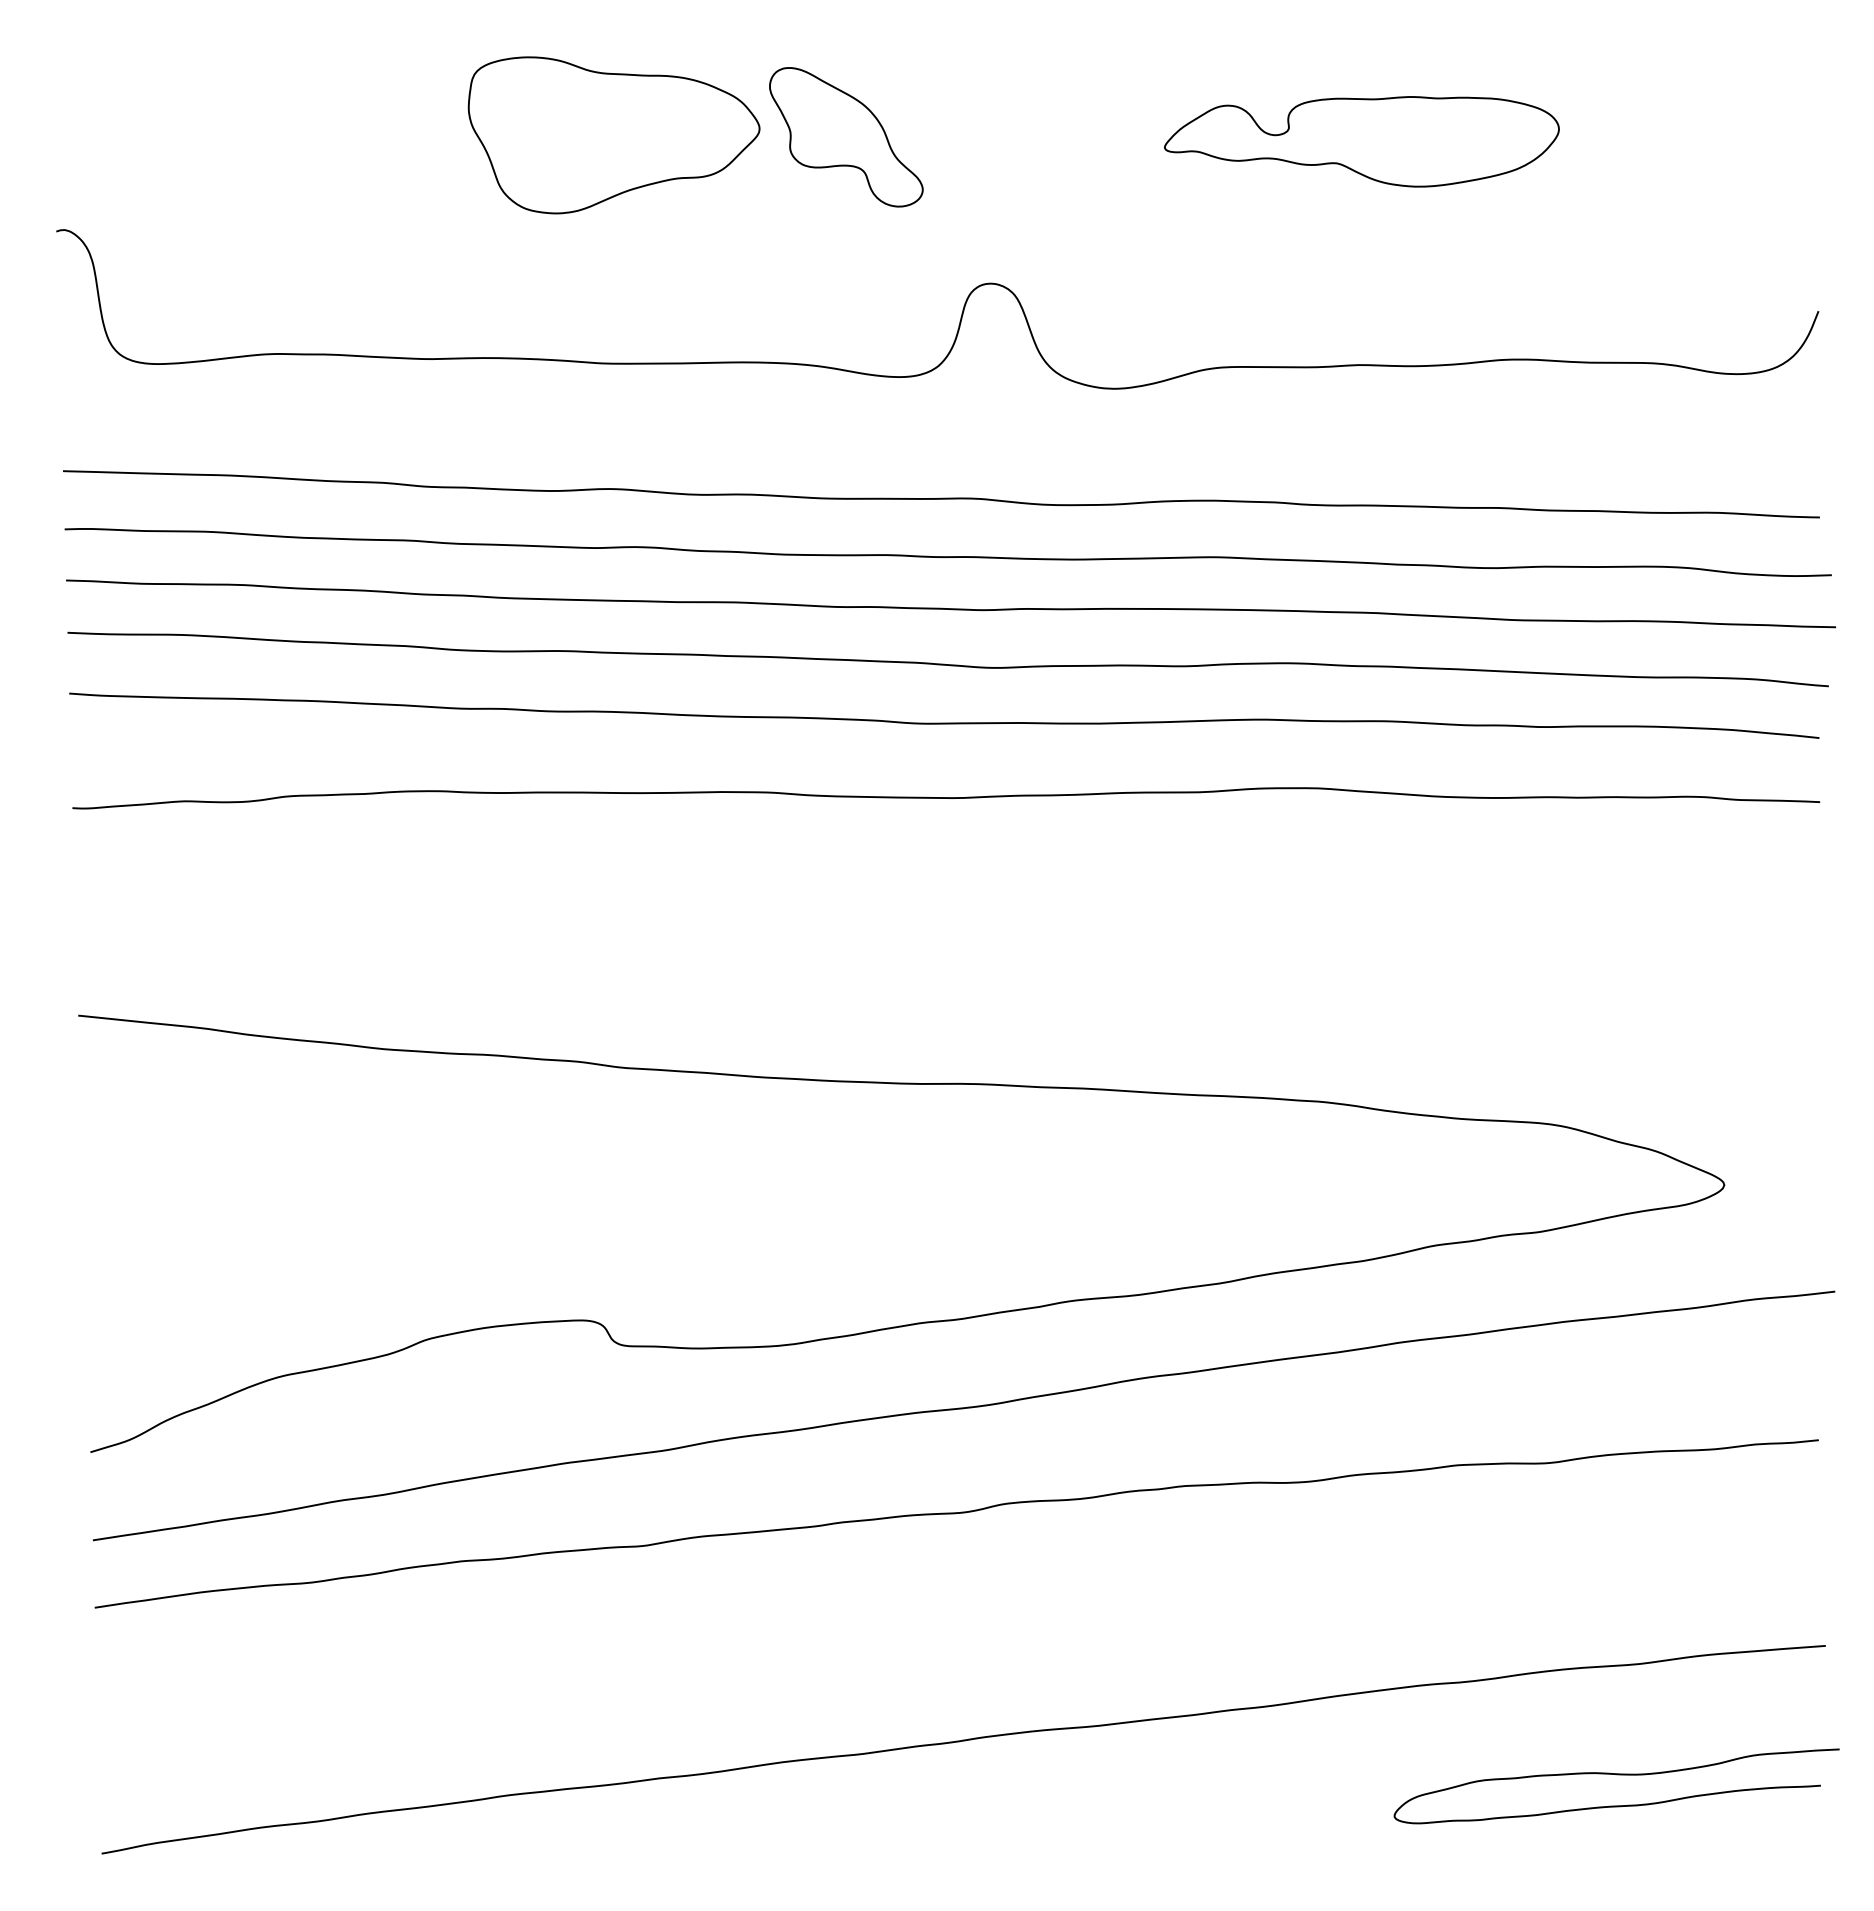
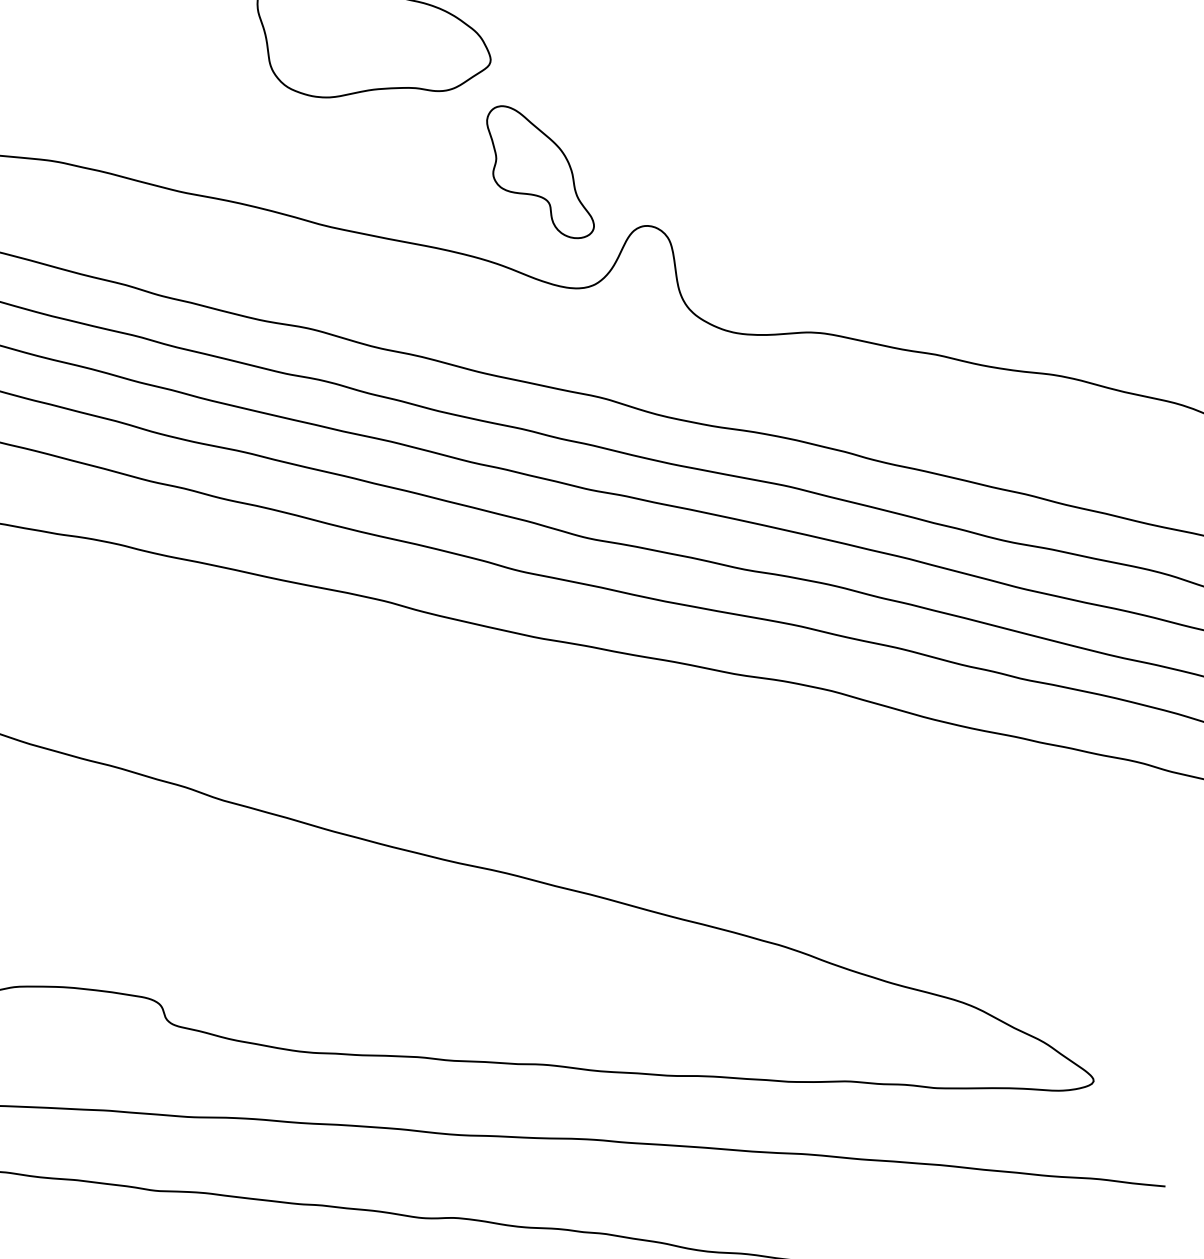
part: (846, 137) -> (540, 172), moved
part: (1361, 141) -> (976, 173), removed

